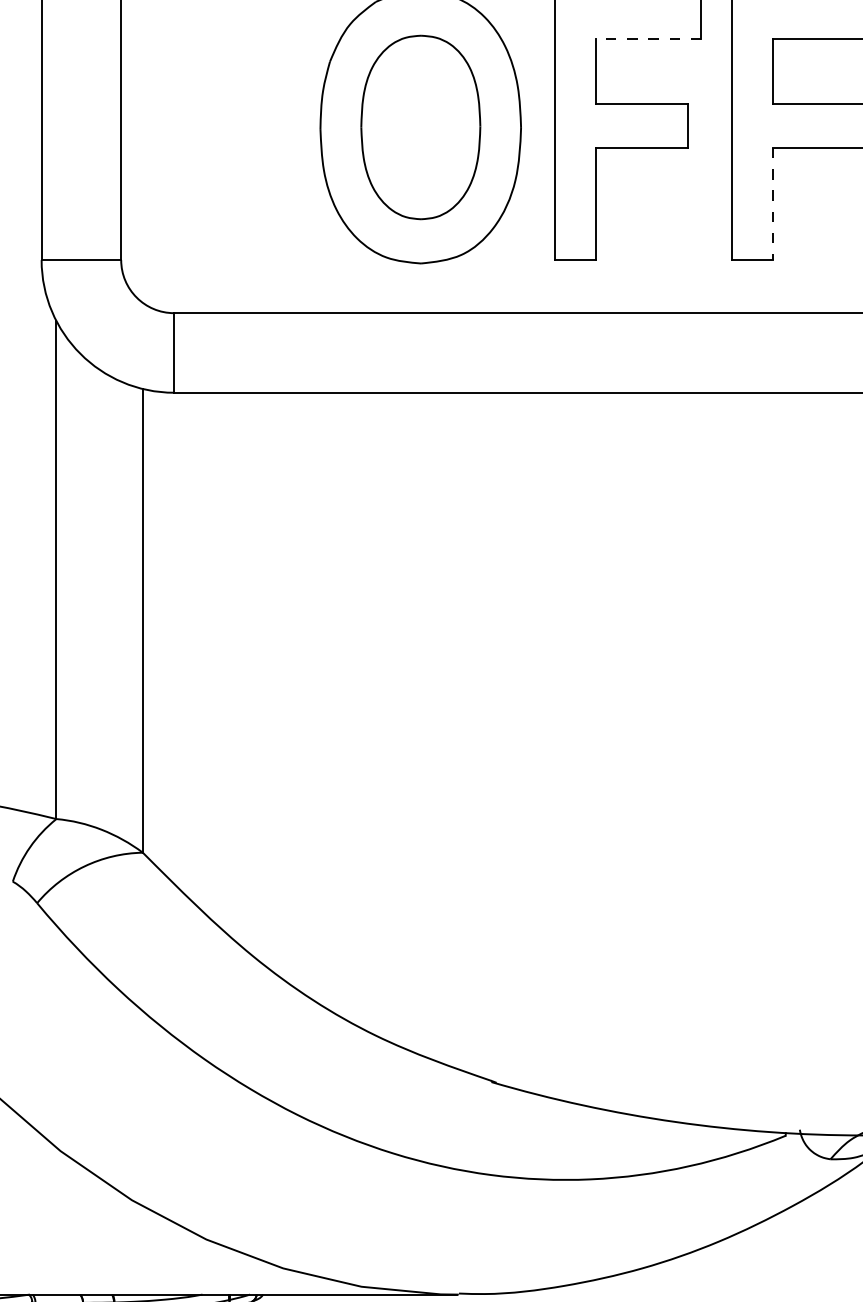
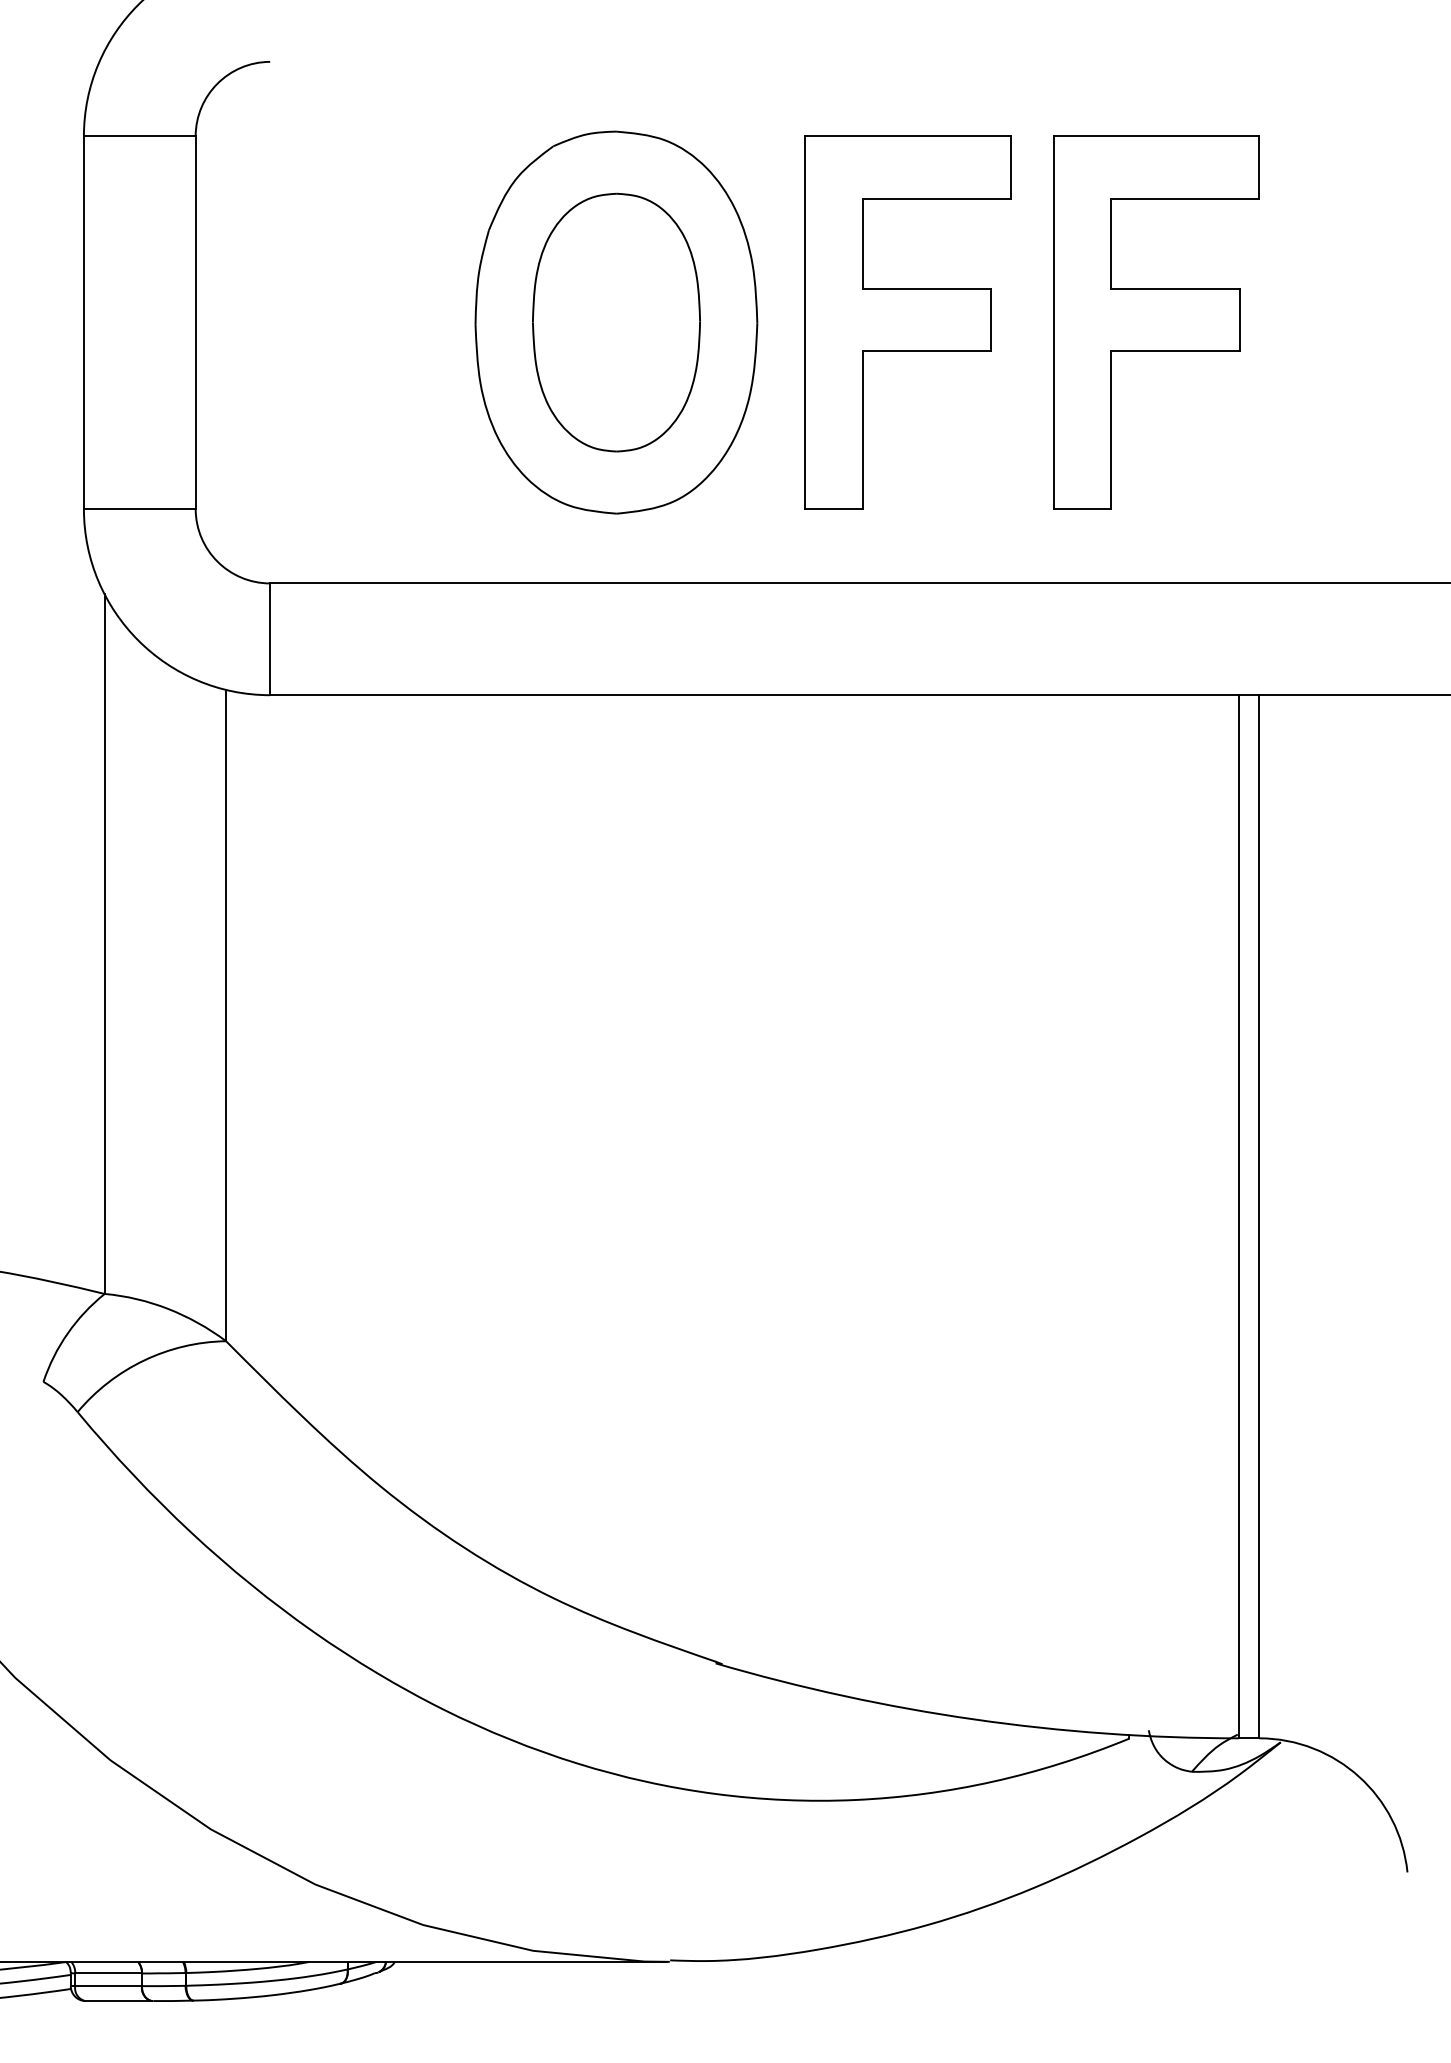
line: (648, 39) -> (936, 198), dashed -> solid
line: (772, 204) -> (1110, 430), dashed -> solid

